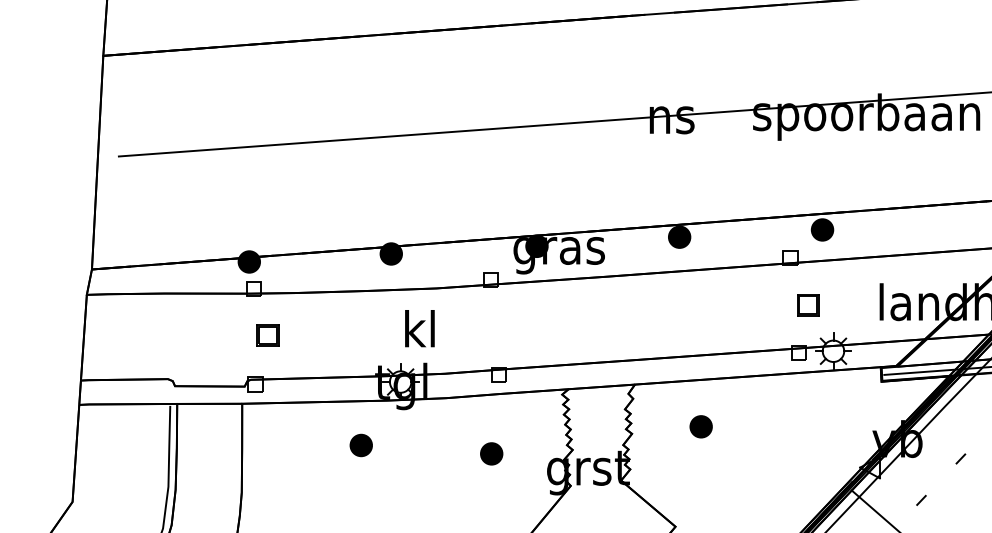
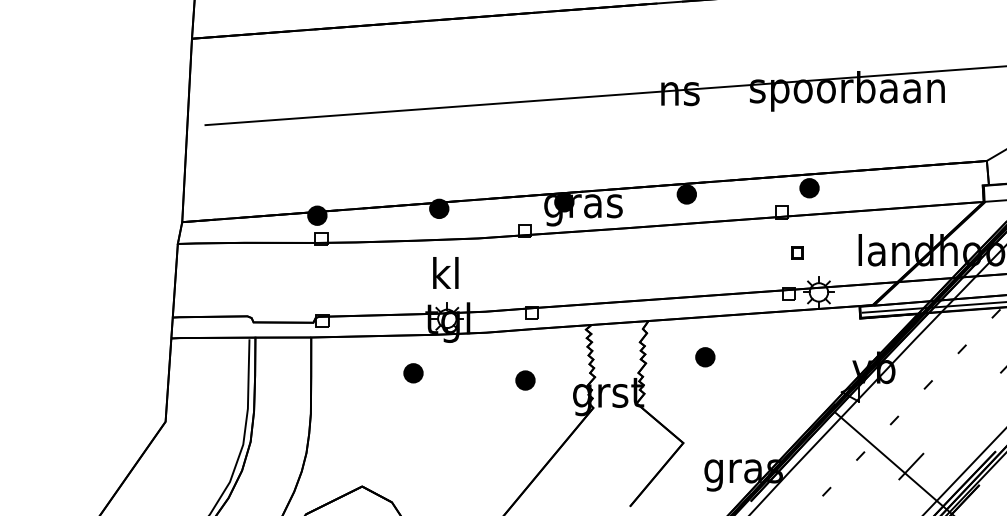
part: (808, 304) -> (797, 252), size x0.6
text: (419, 328) -> (445, 272), moved
part: (268, 335) -> (333, 278), removed

